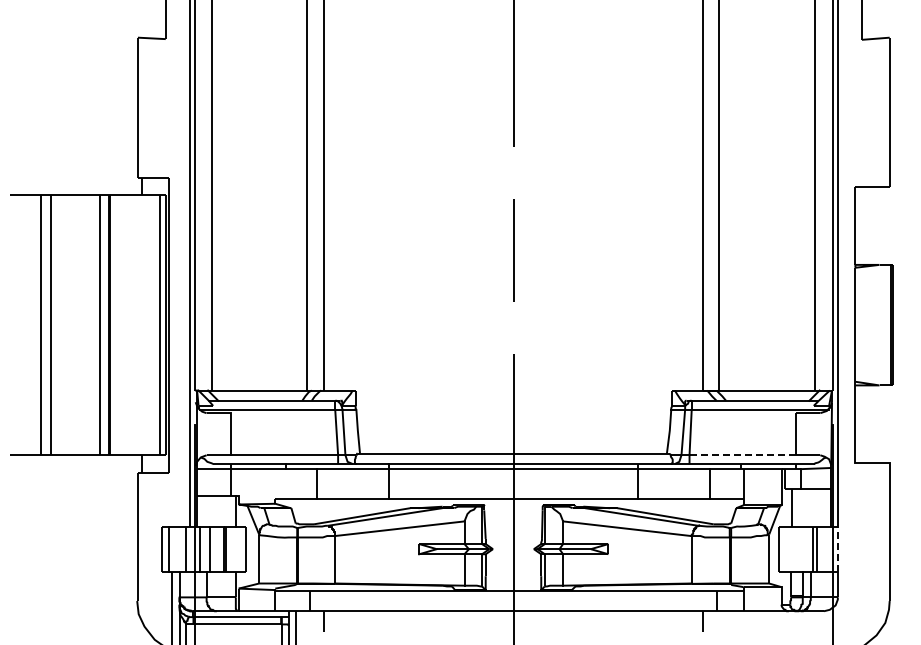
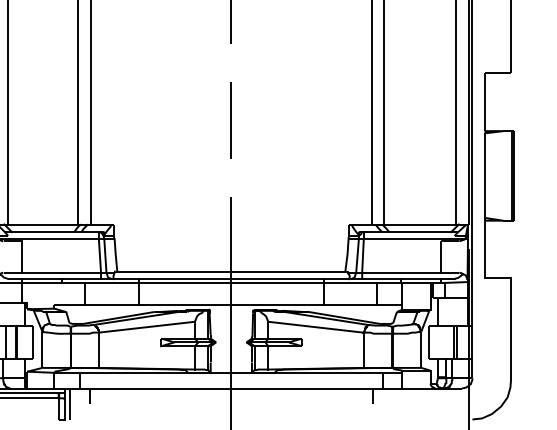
line: (743, 455) -> (402, 272), dashed -> solid
line: (837, 549) -> (472, 342), dashed -> solid

